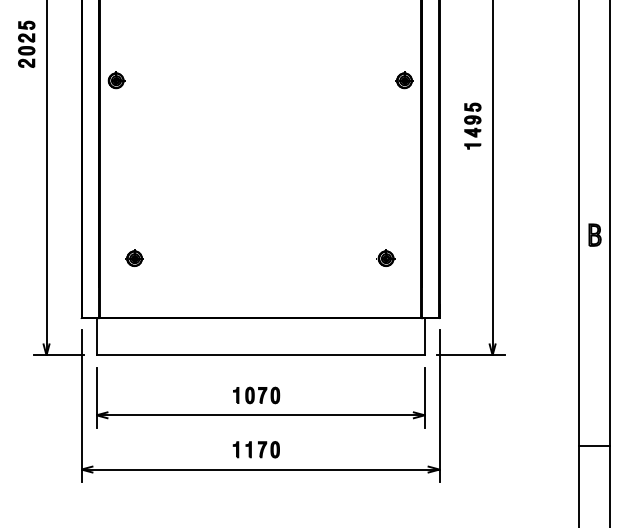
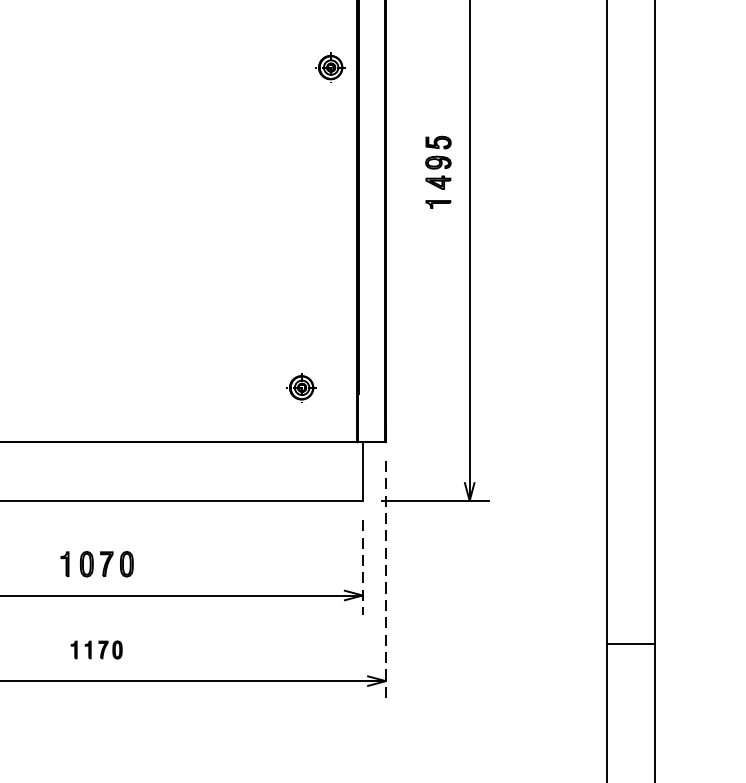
part: (472, 125) -> (437, 171), moved
part: (594, 234) -> (630, 310), removed
part: (385, 257) -> (300, 385), moved
line: (424, 397) -> (362, 567), solid -> dashed
line: (439, 405) -> (385, 580), solid -> dashed
part: (255, 449) -> (95, 649), size x0.7

